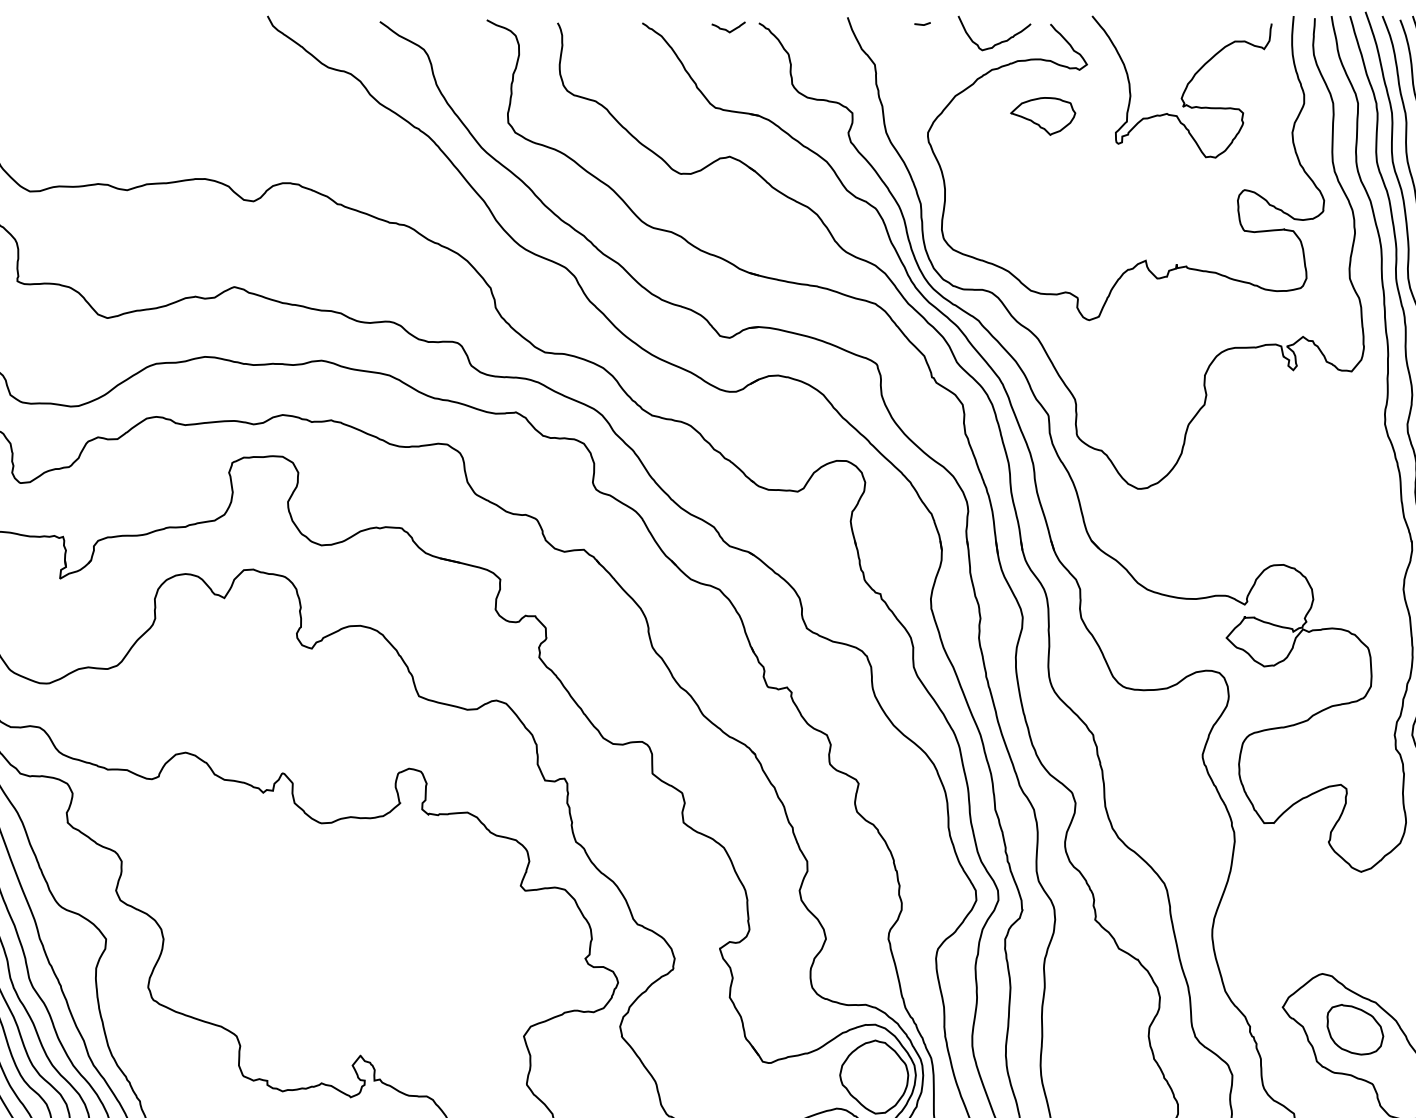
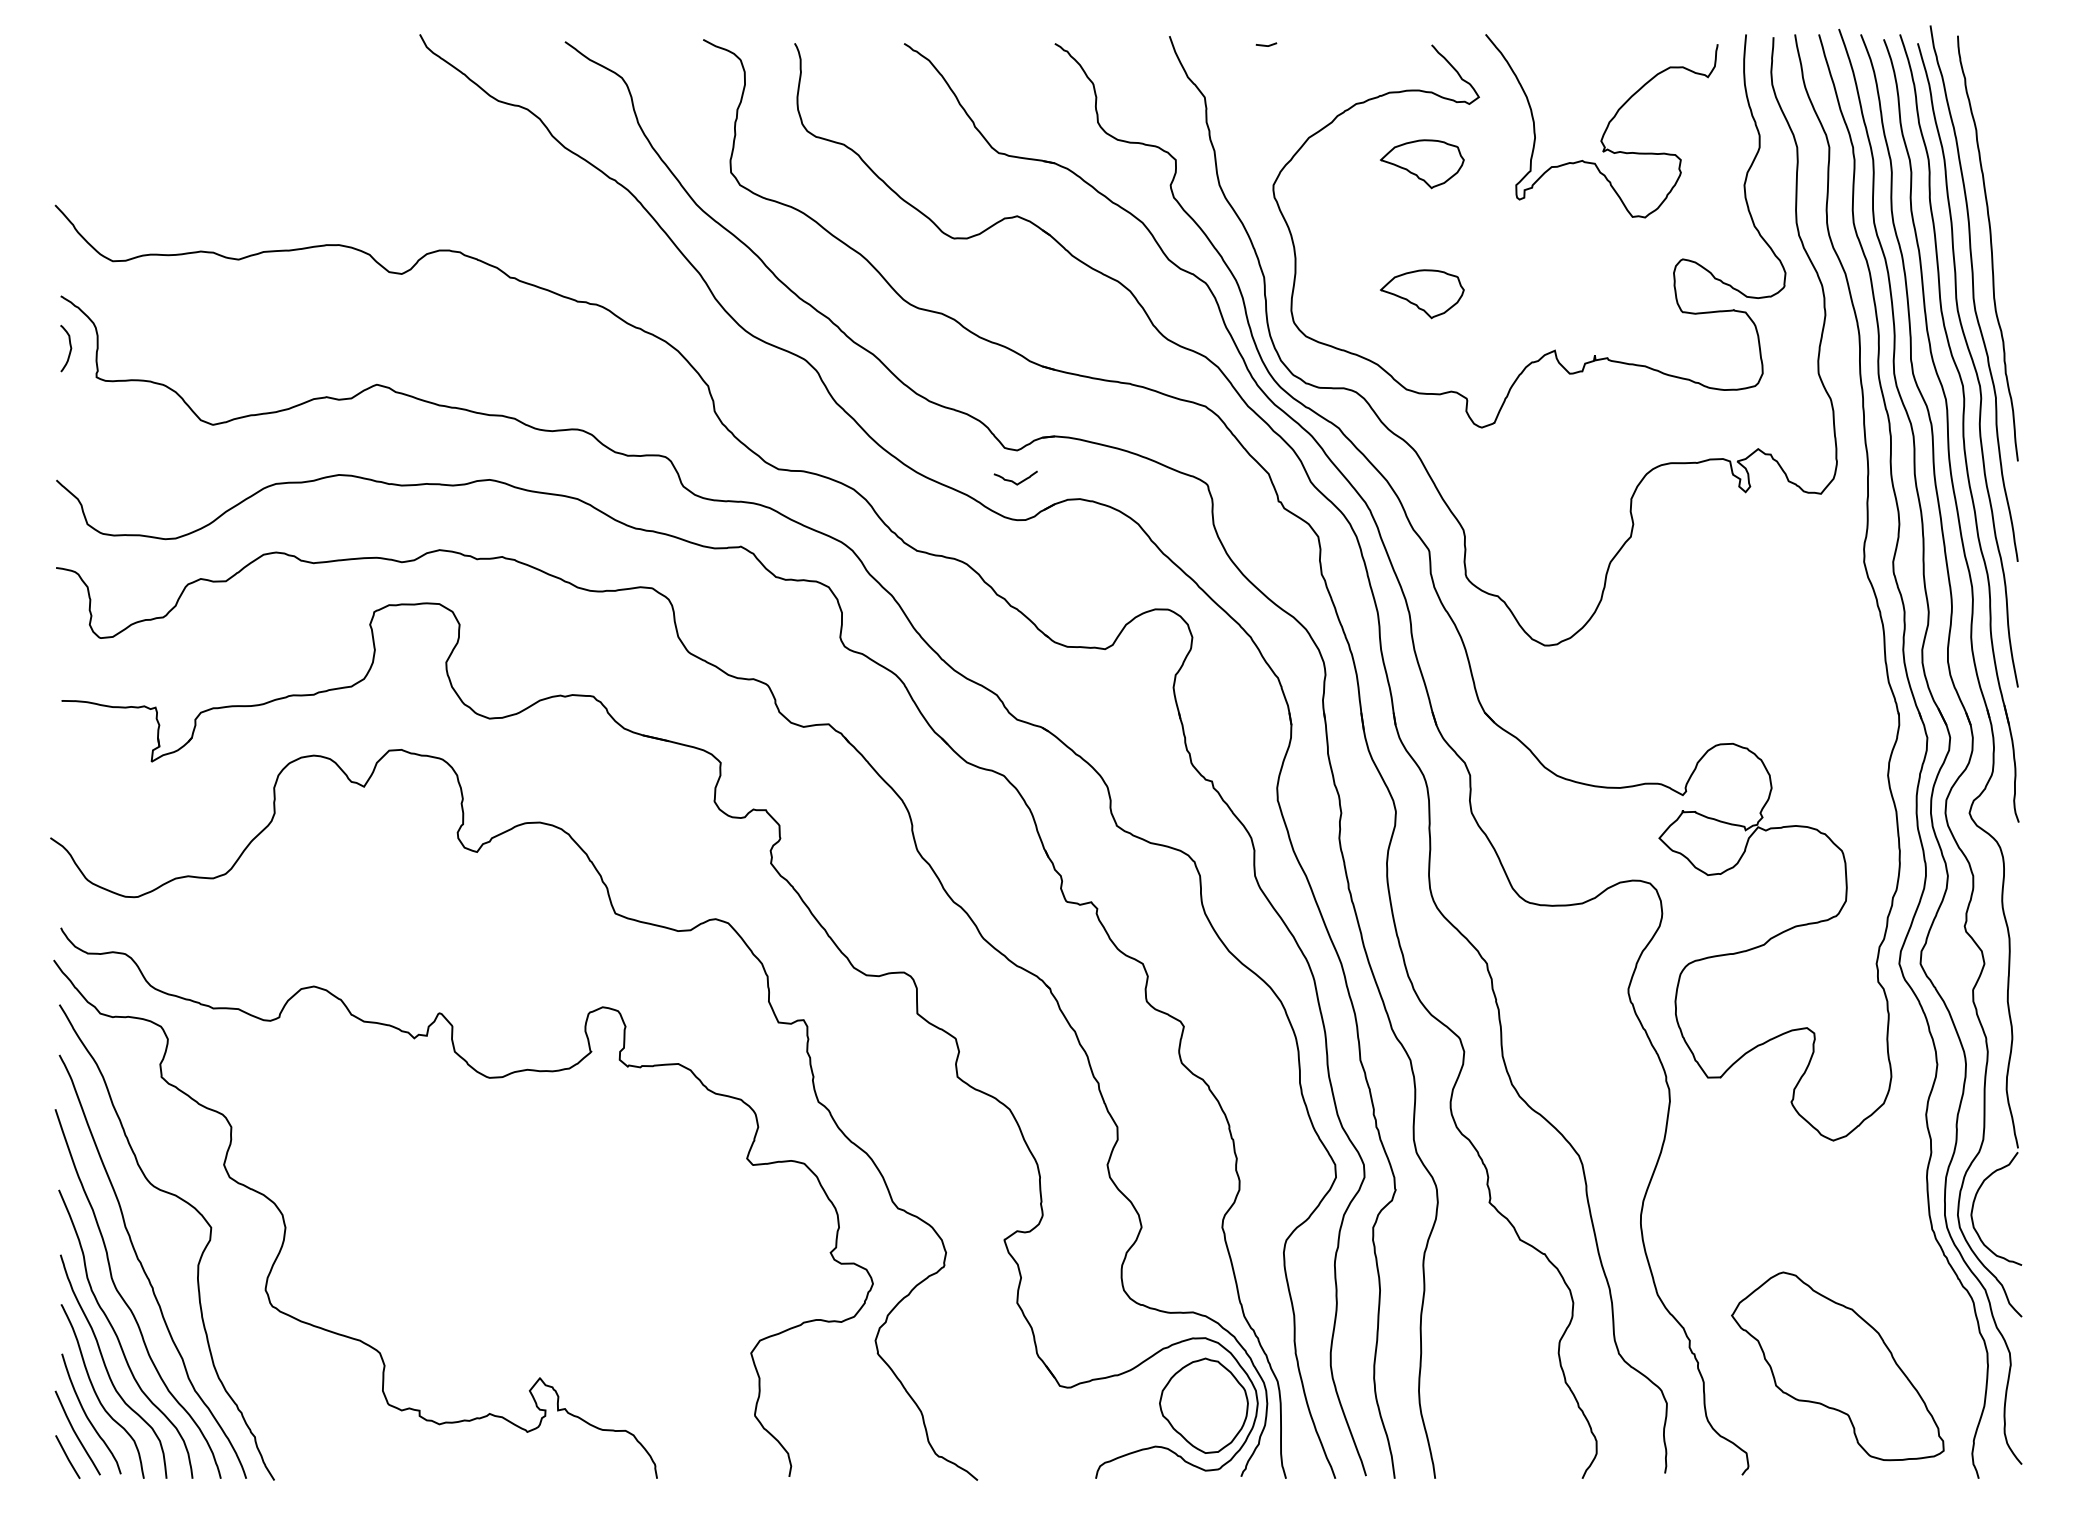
curve: (727, 30) -> (1014, 481), moved
curve: (1000, 41) -> (1367, 67), removed
part: (1043, 217) -> (1422, 294), added
part: (1355, 1029) -> (1825, 1344), removed

